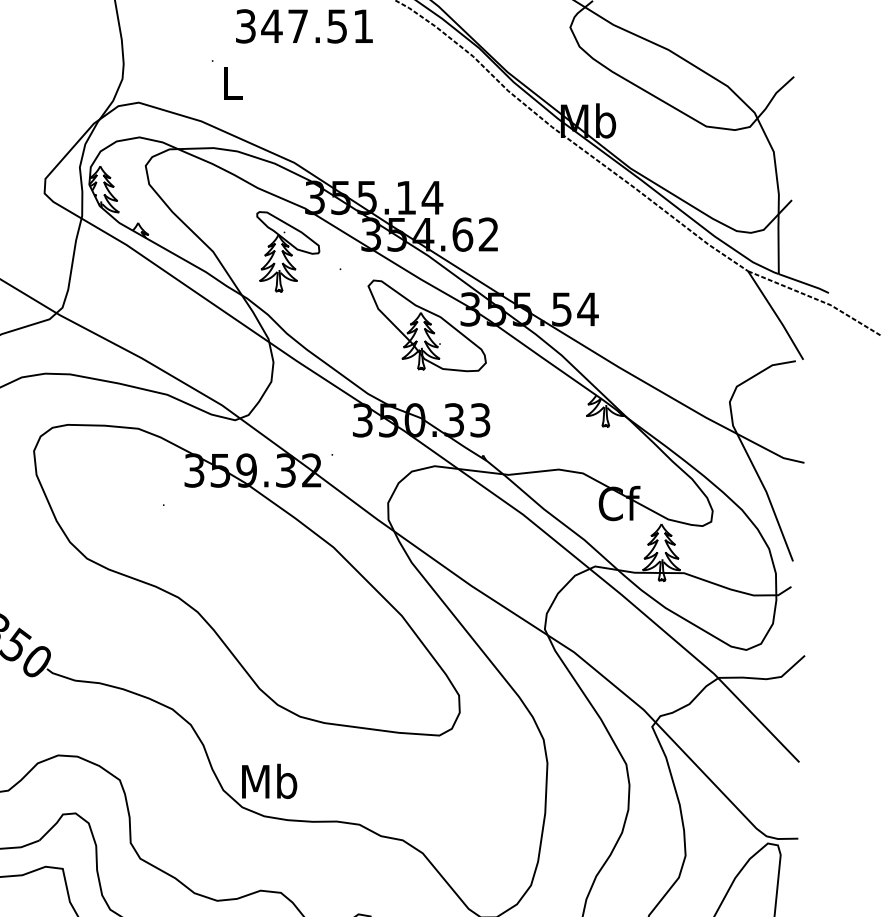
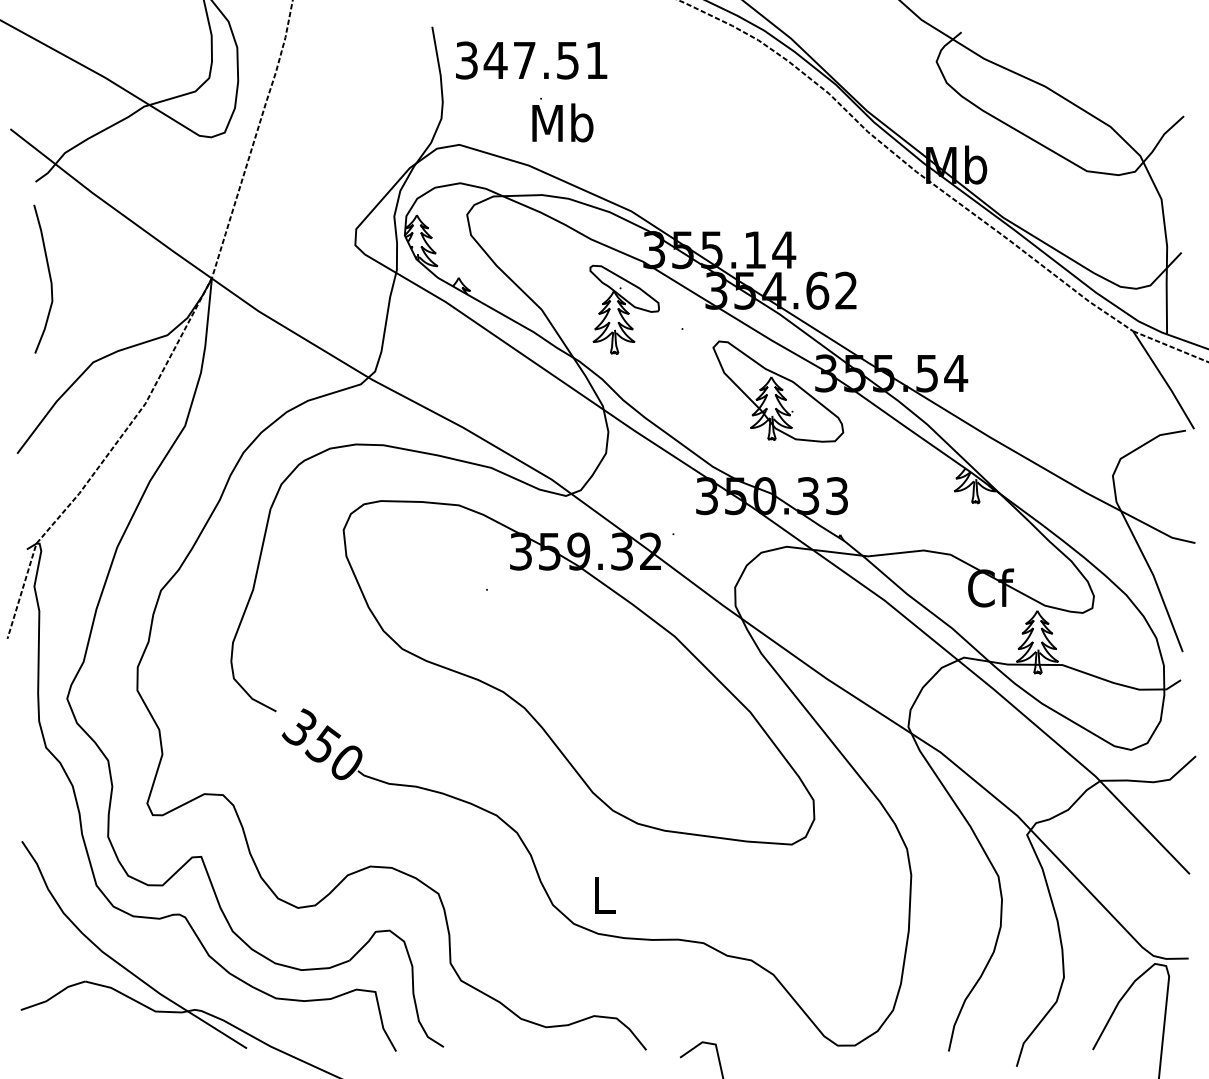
text: (304, 26) -> (531, 60), moved
text: (231, 82) -> (562, 122), L -> Mb
text: (269, 780) -> (603, 894), Mb -> L

